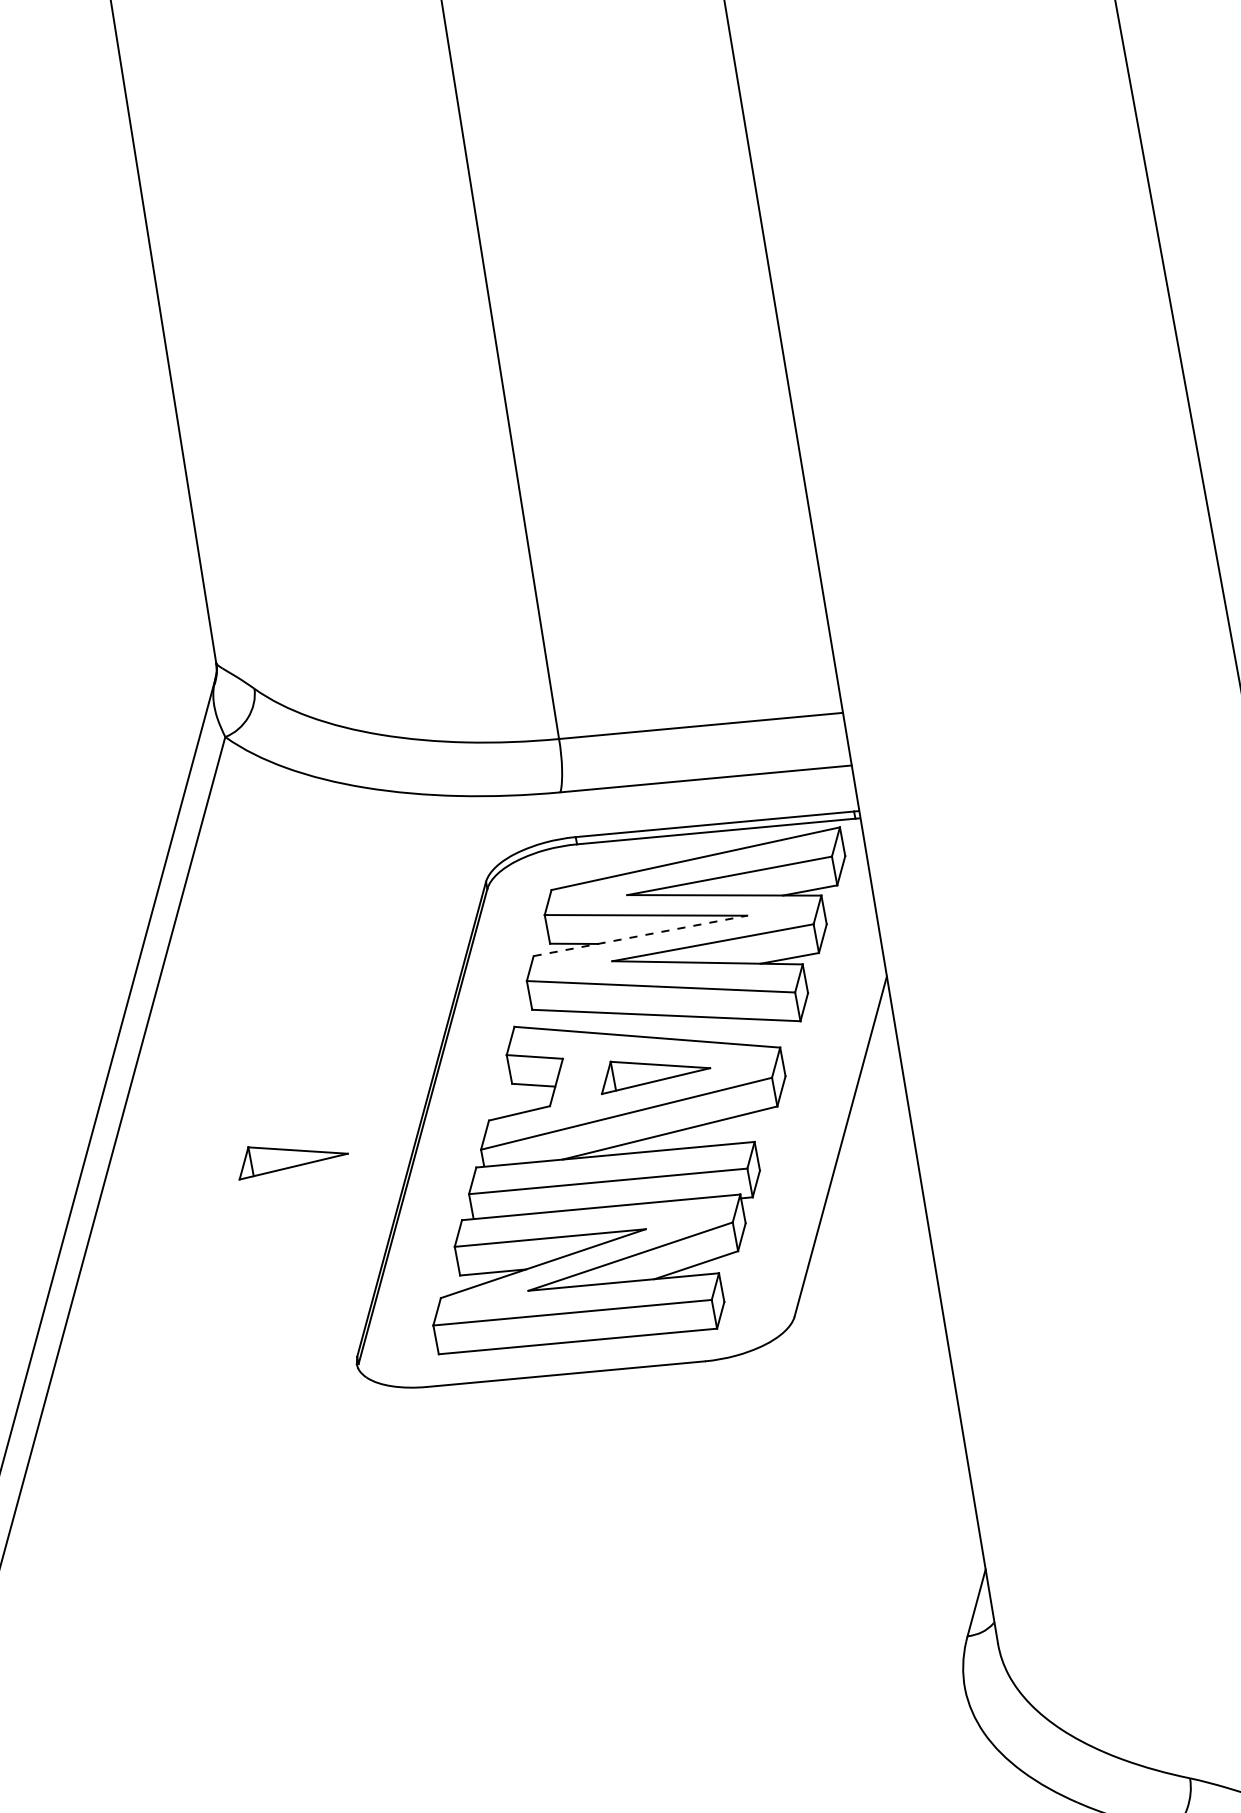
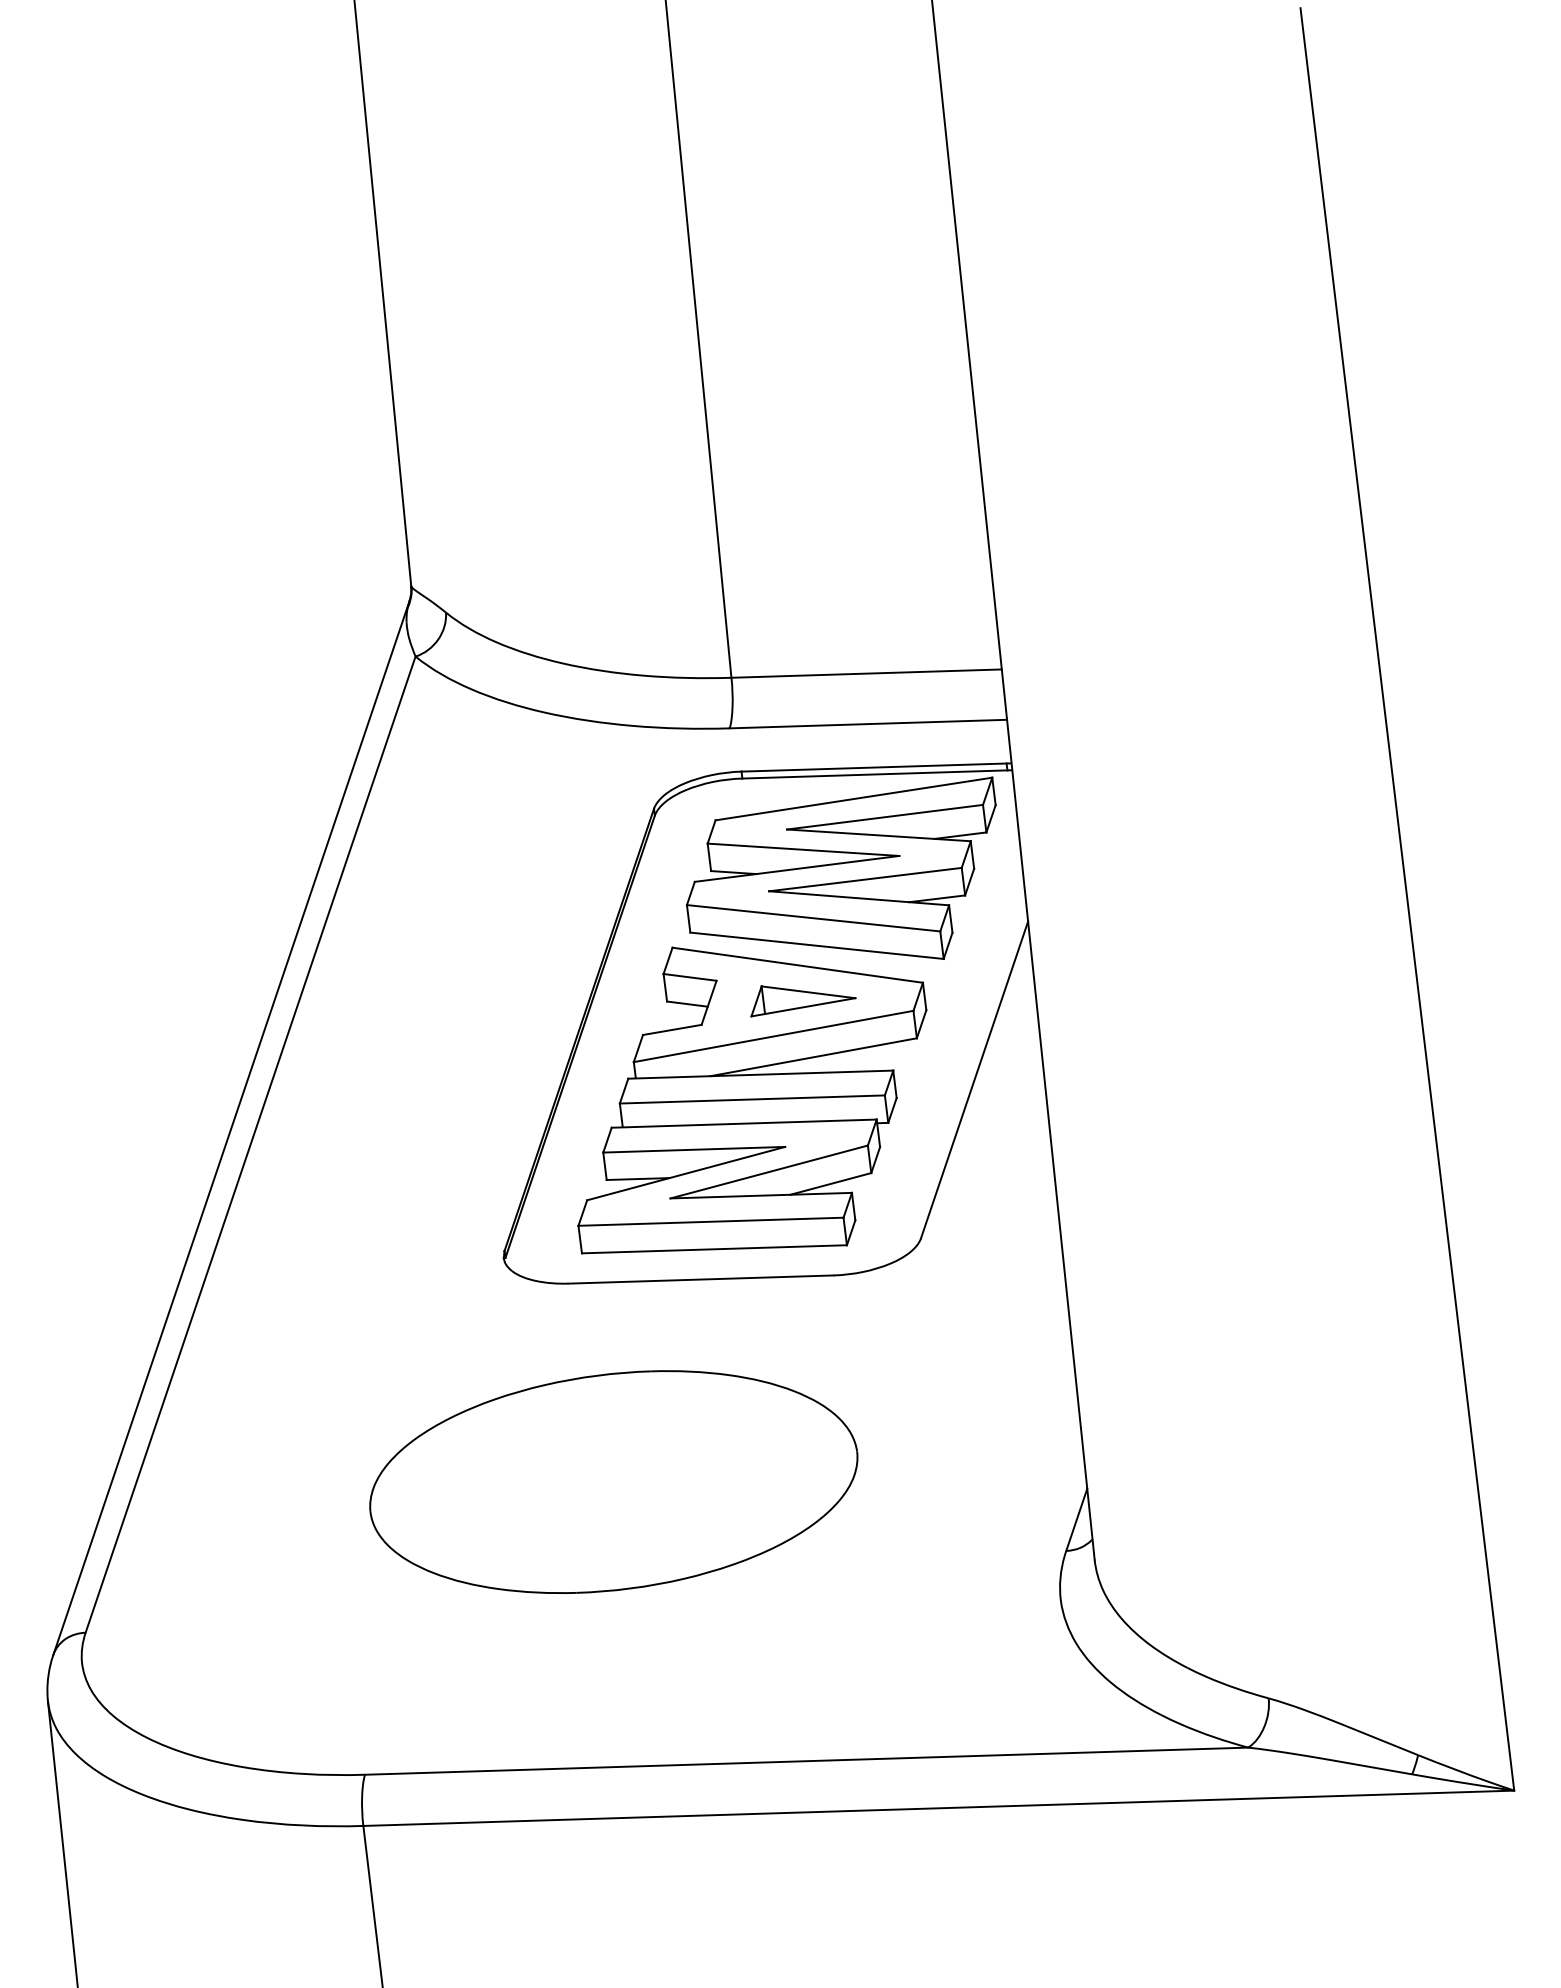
line: (640, 935) -> (797, 868), dashed -> solid
part: (293, 1160) -> (455, 1061), removed
part: (486, 1592) -> (613, 1481), added

